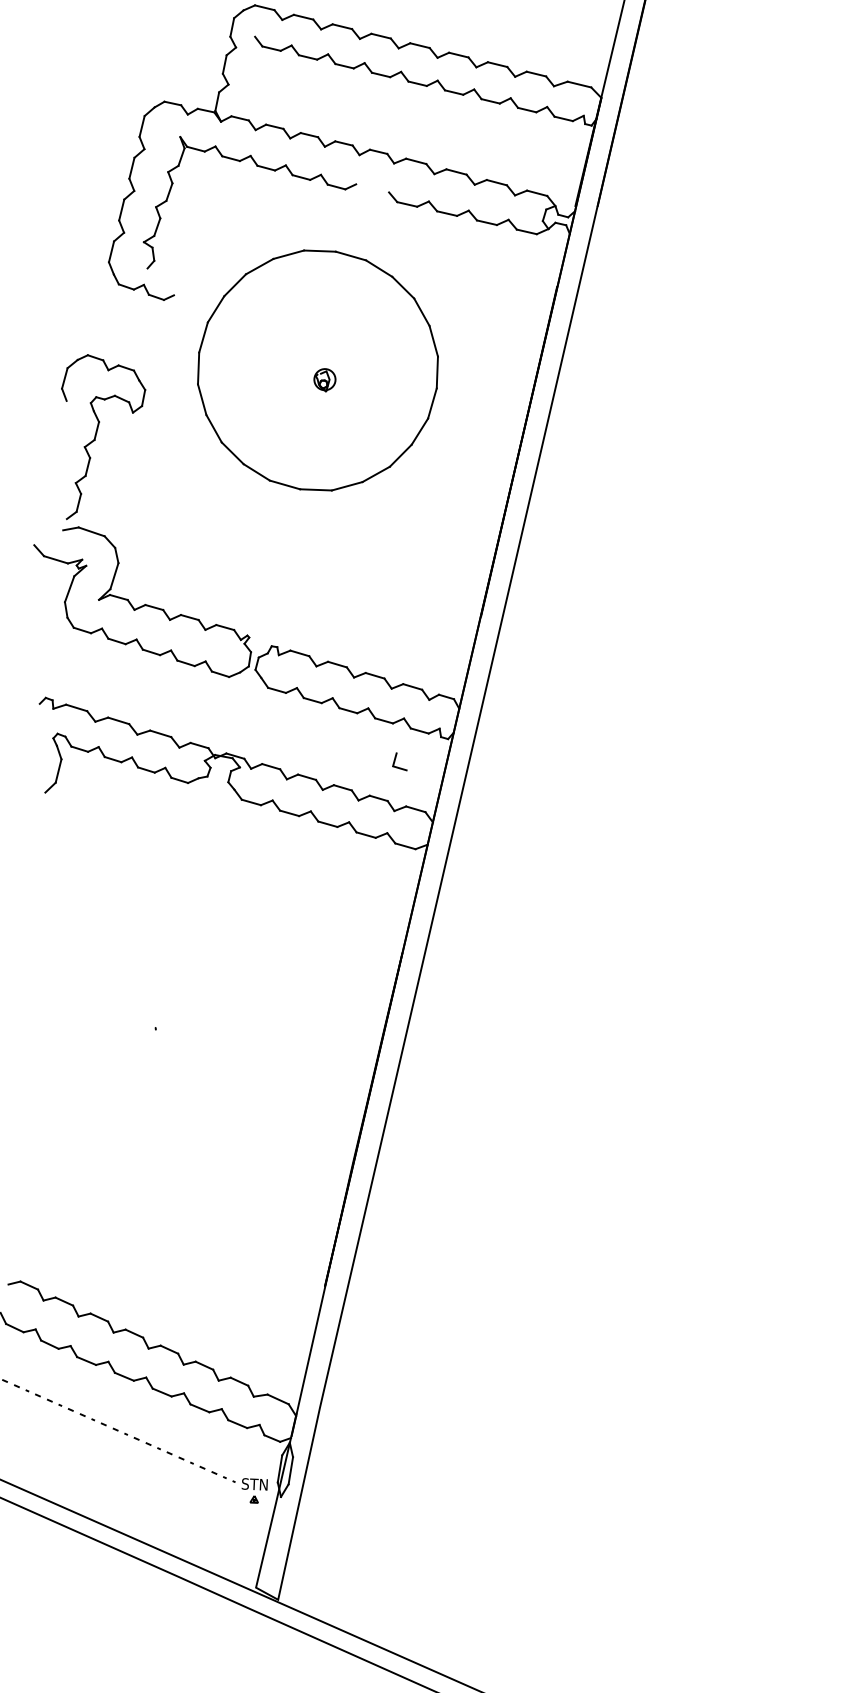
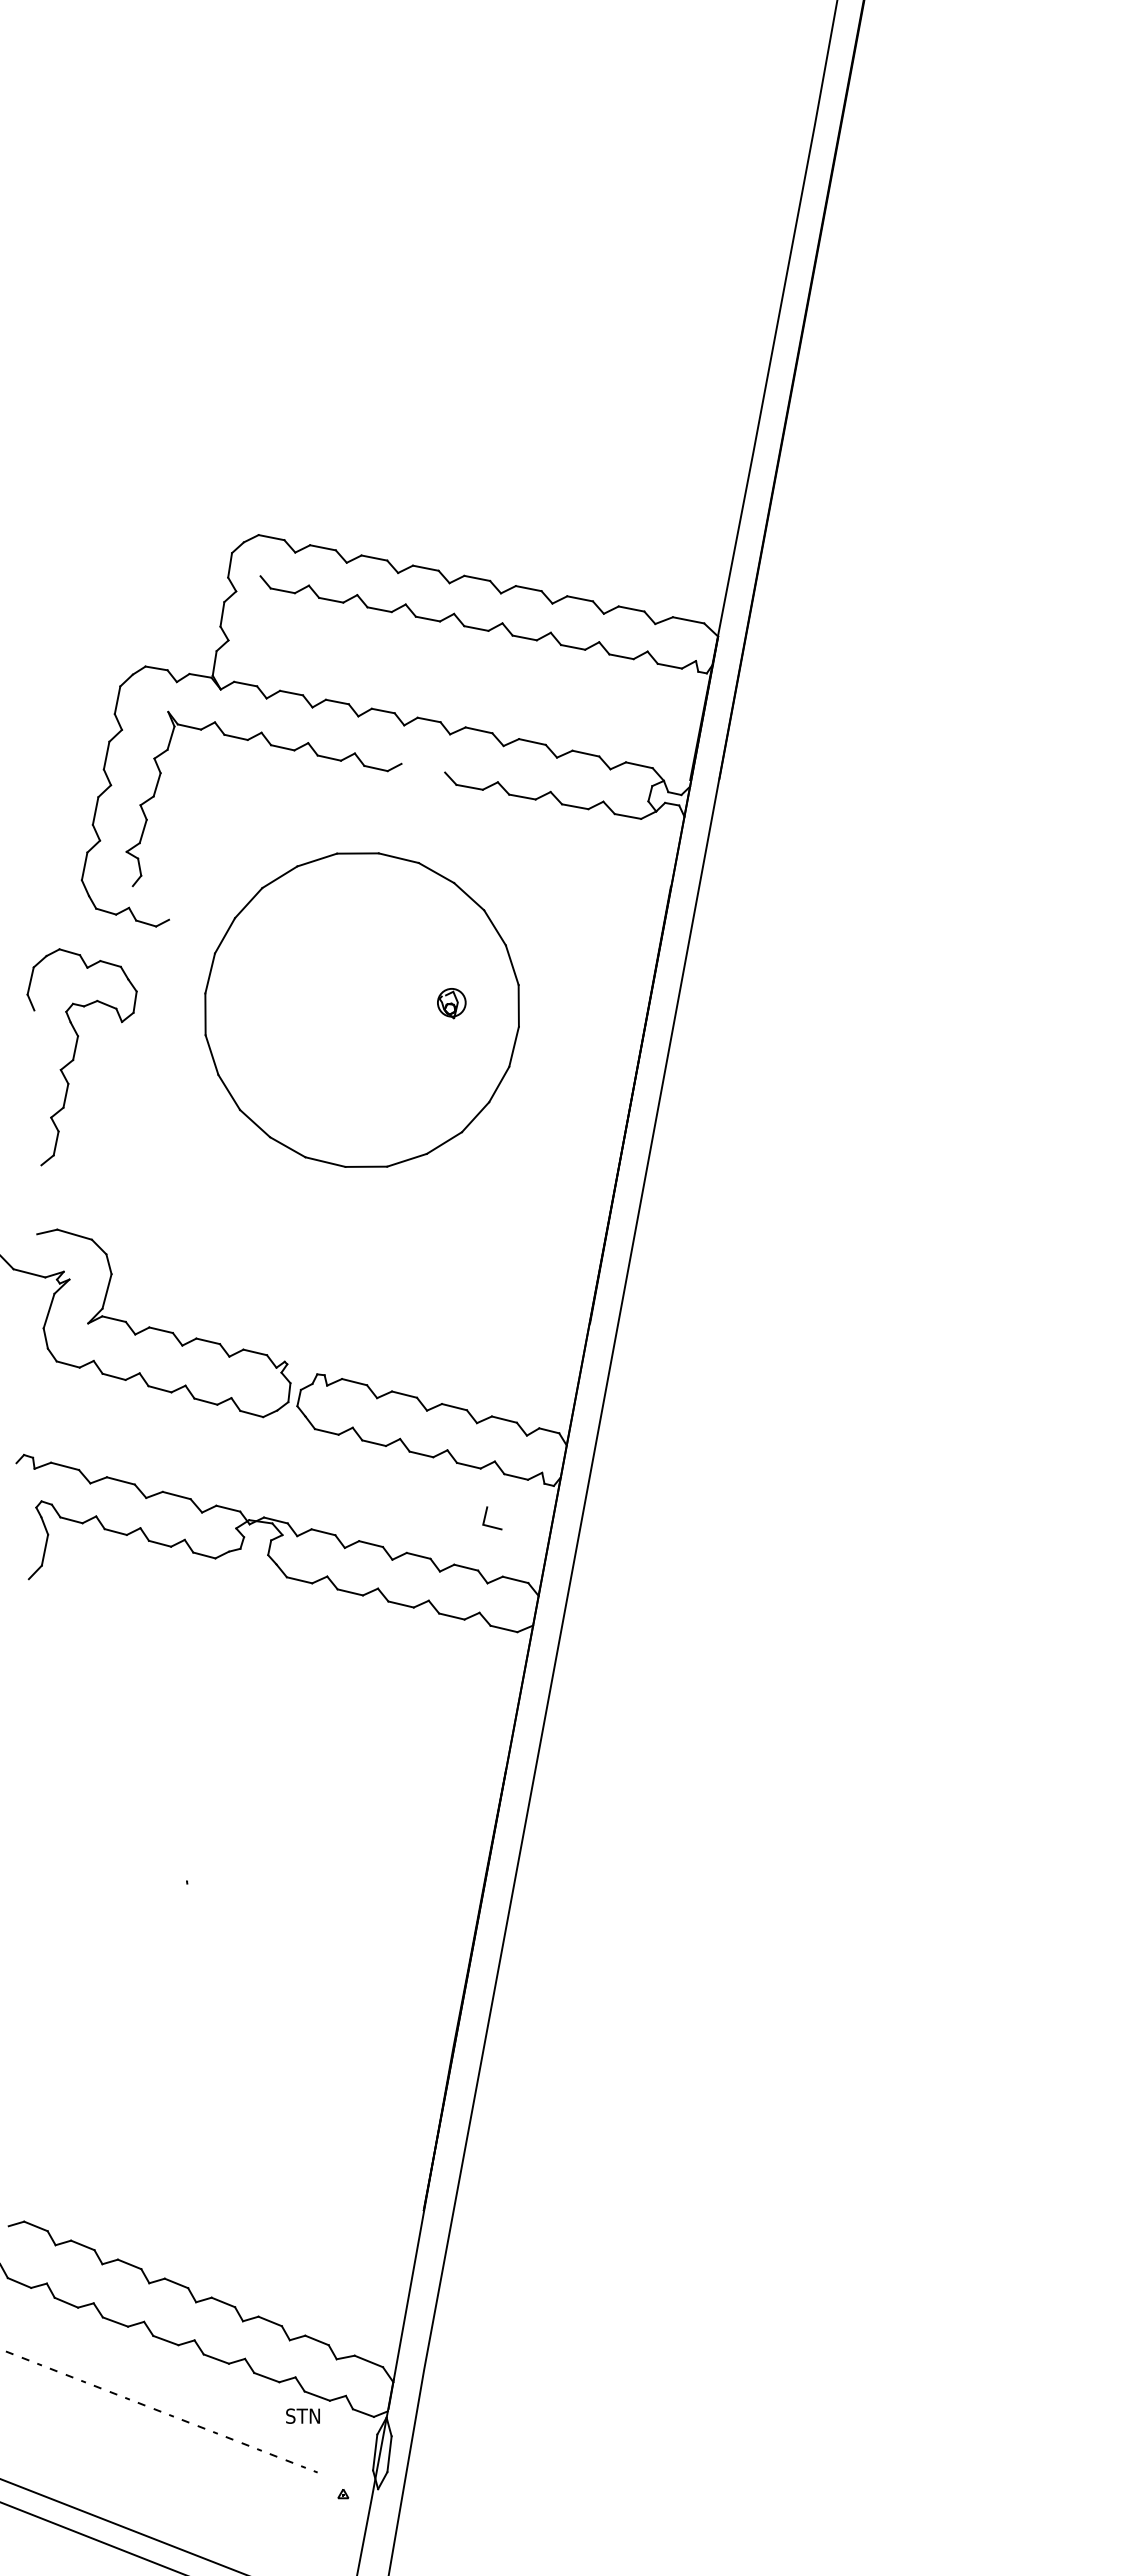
part: (324, 380) -> (451, 1003), moved
part: (96, 435) -> (75, 1054), moved
text: (254, 1483) -> (302, 2415), moved

